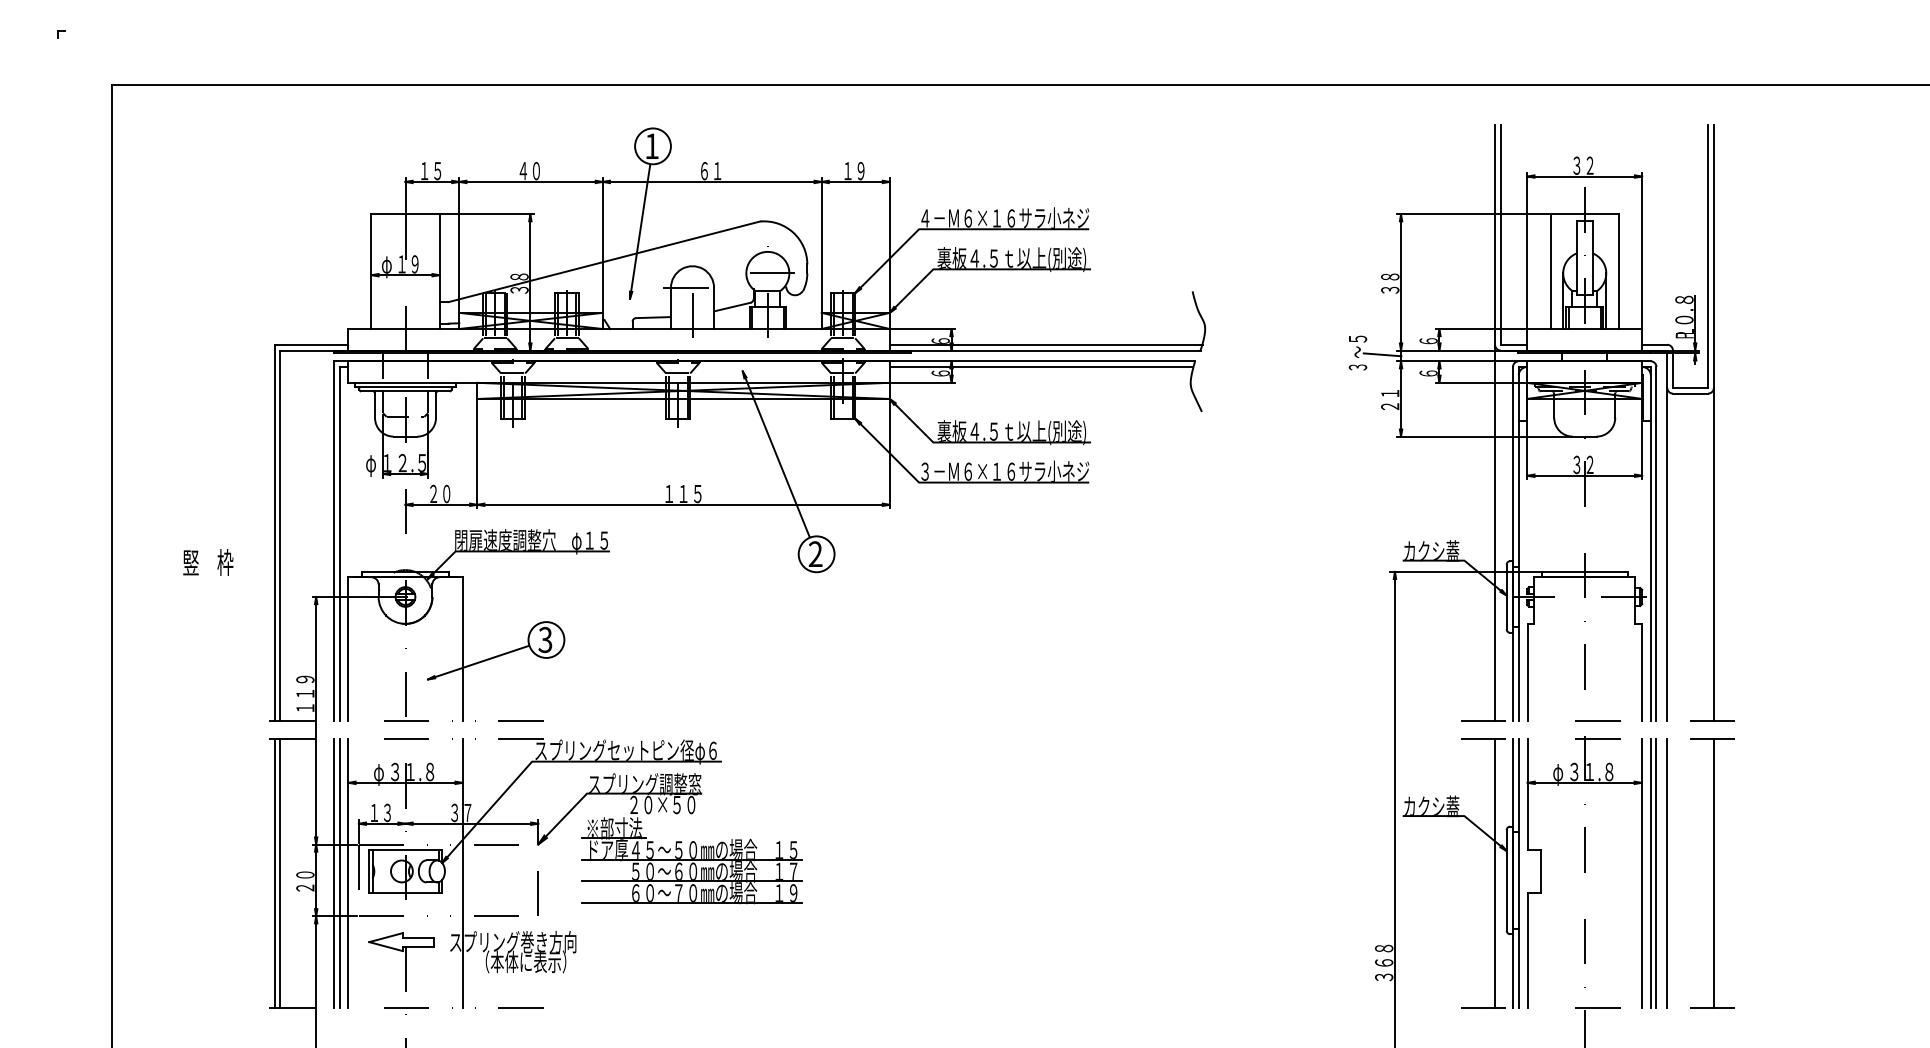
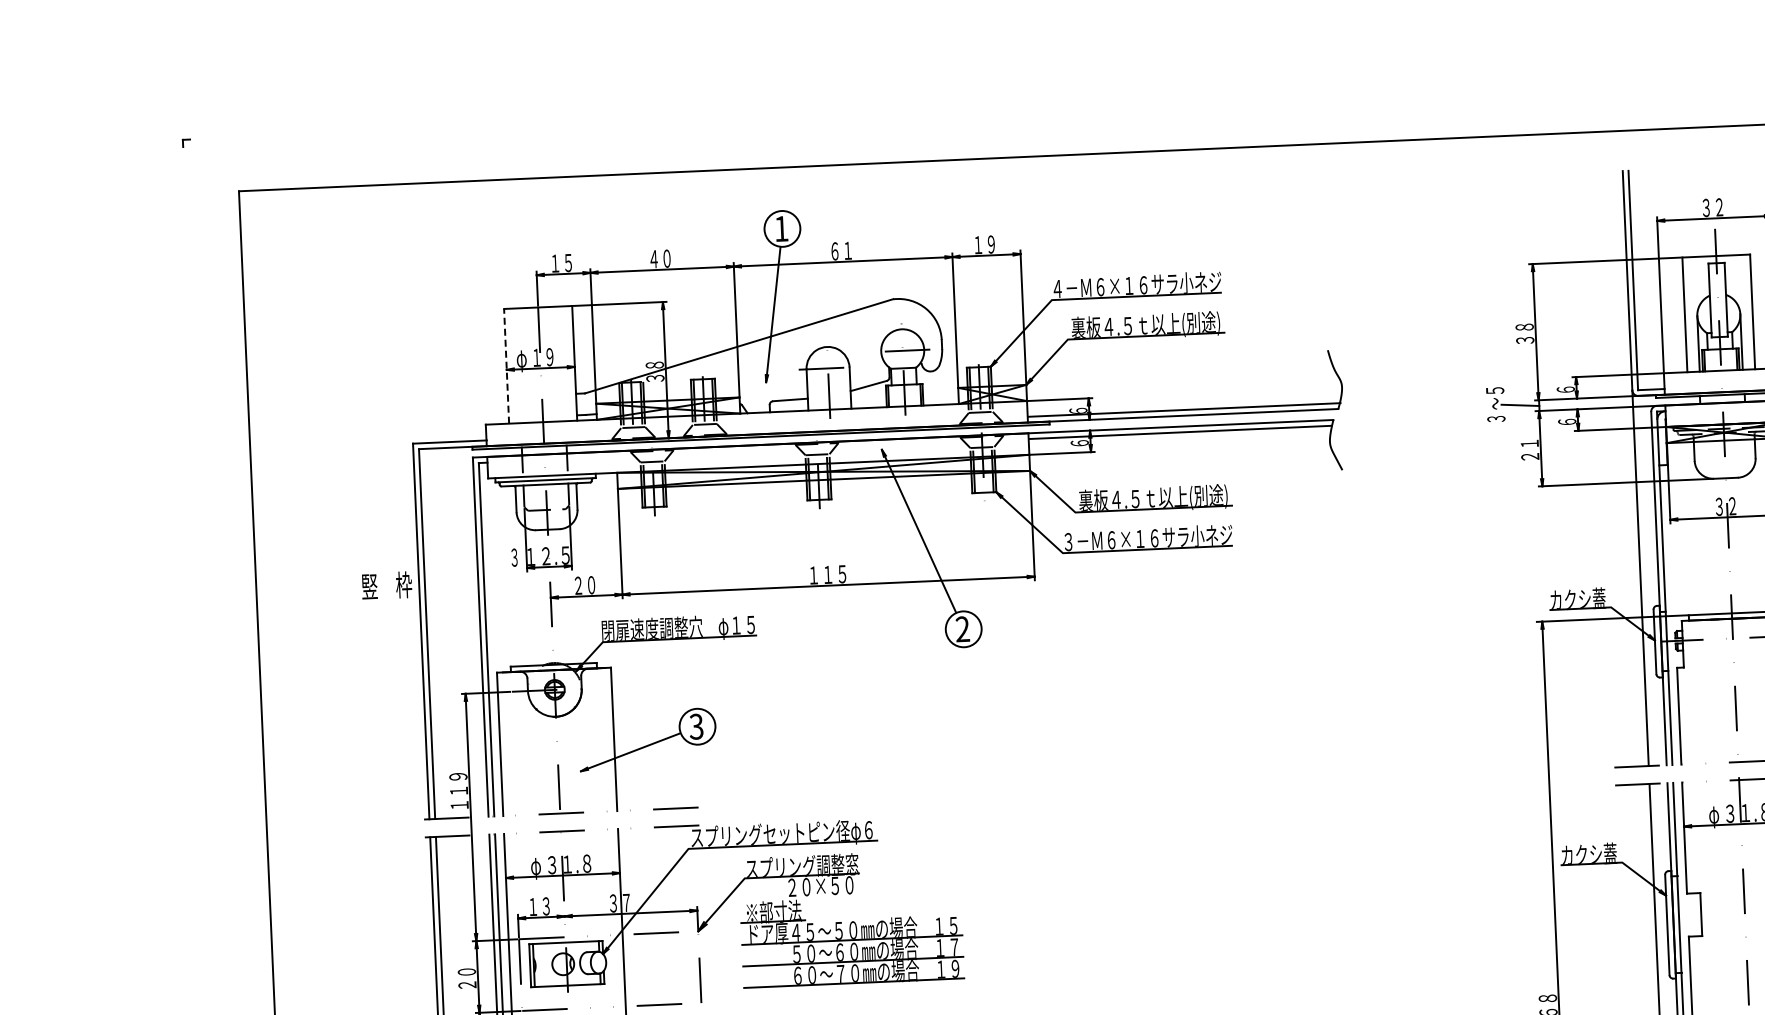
line: (371, 271) -> (506, 366), solid -> dashed
text: (370, 465) -> (514, 560), φ -> ３
text: (208, 562) -> (387, 585), moved

